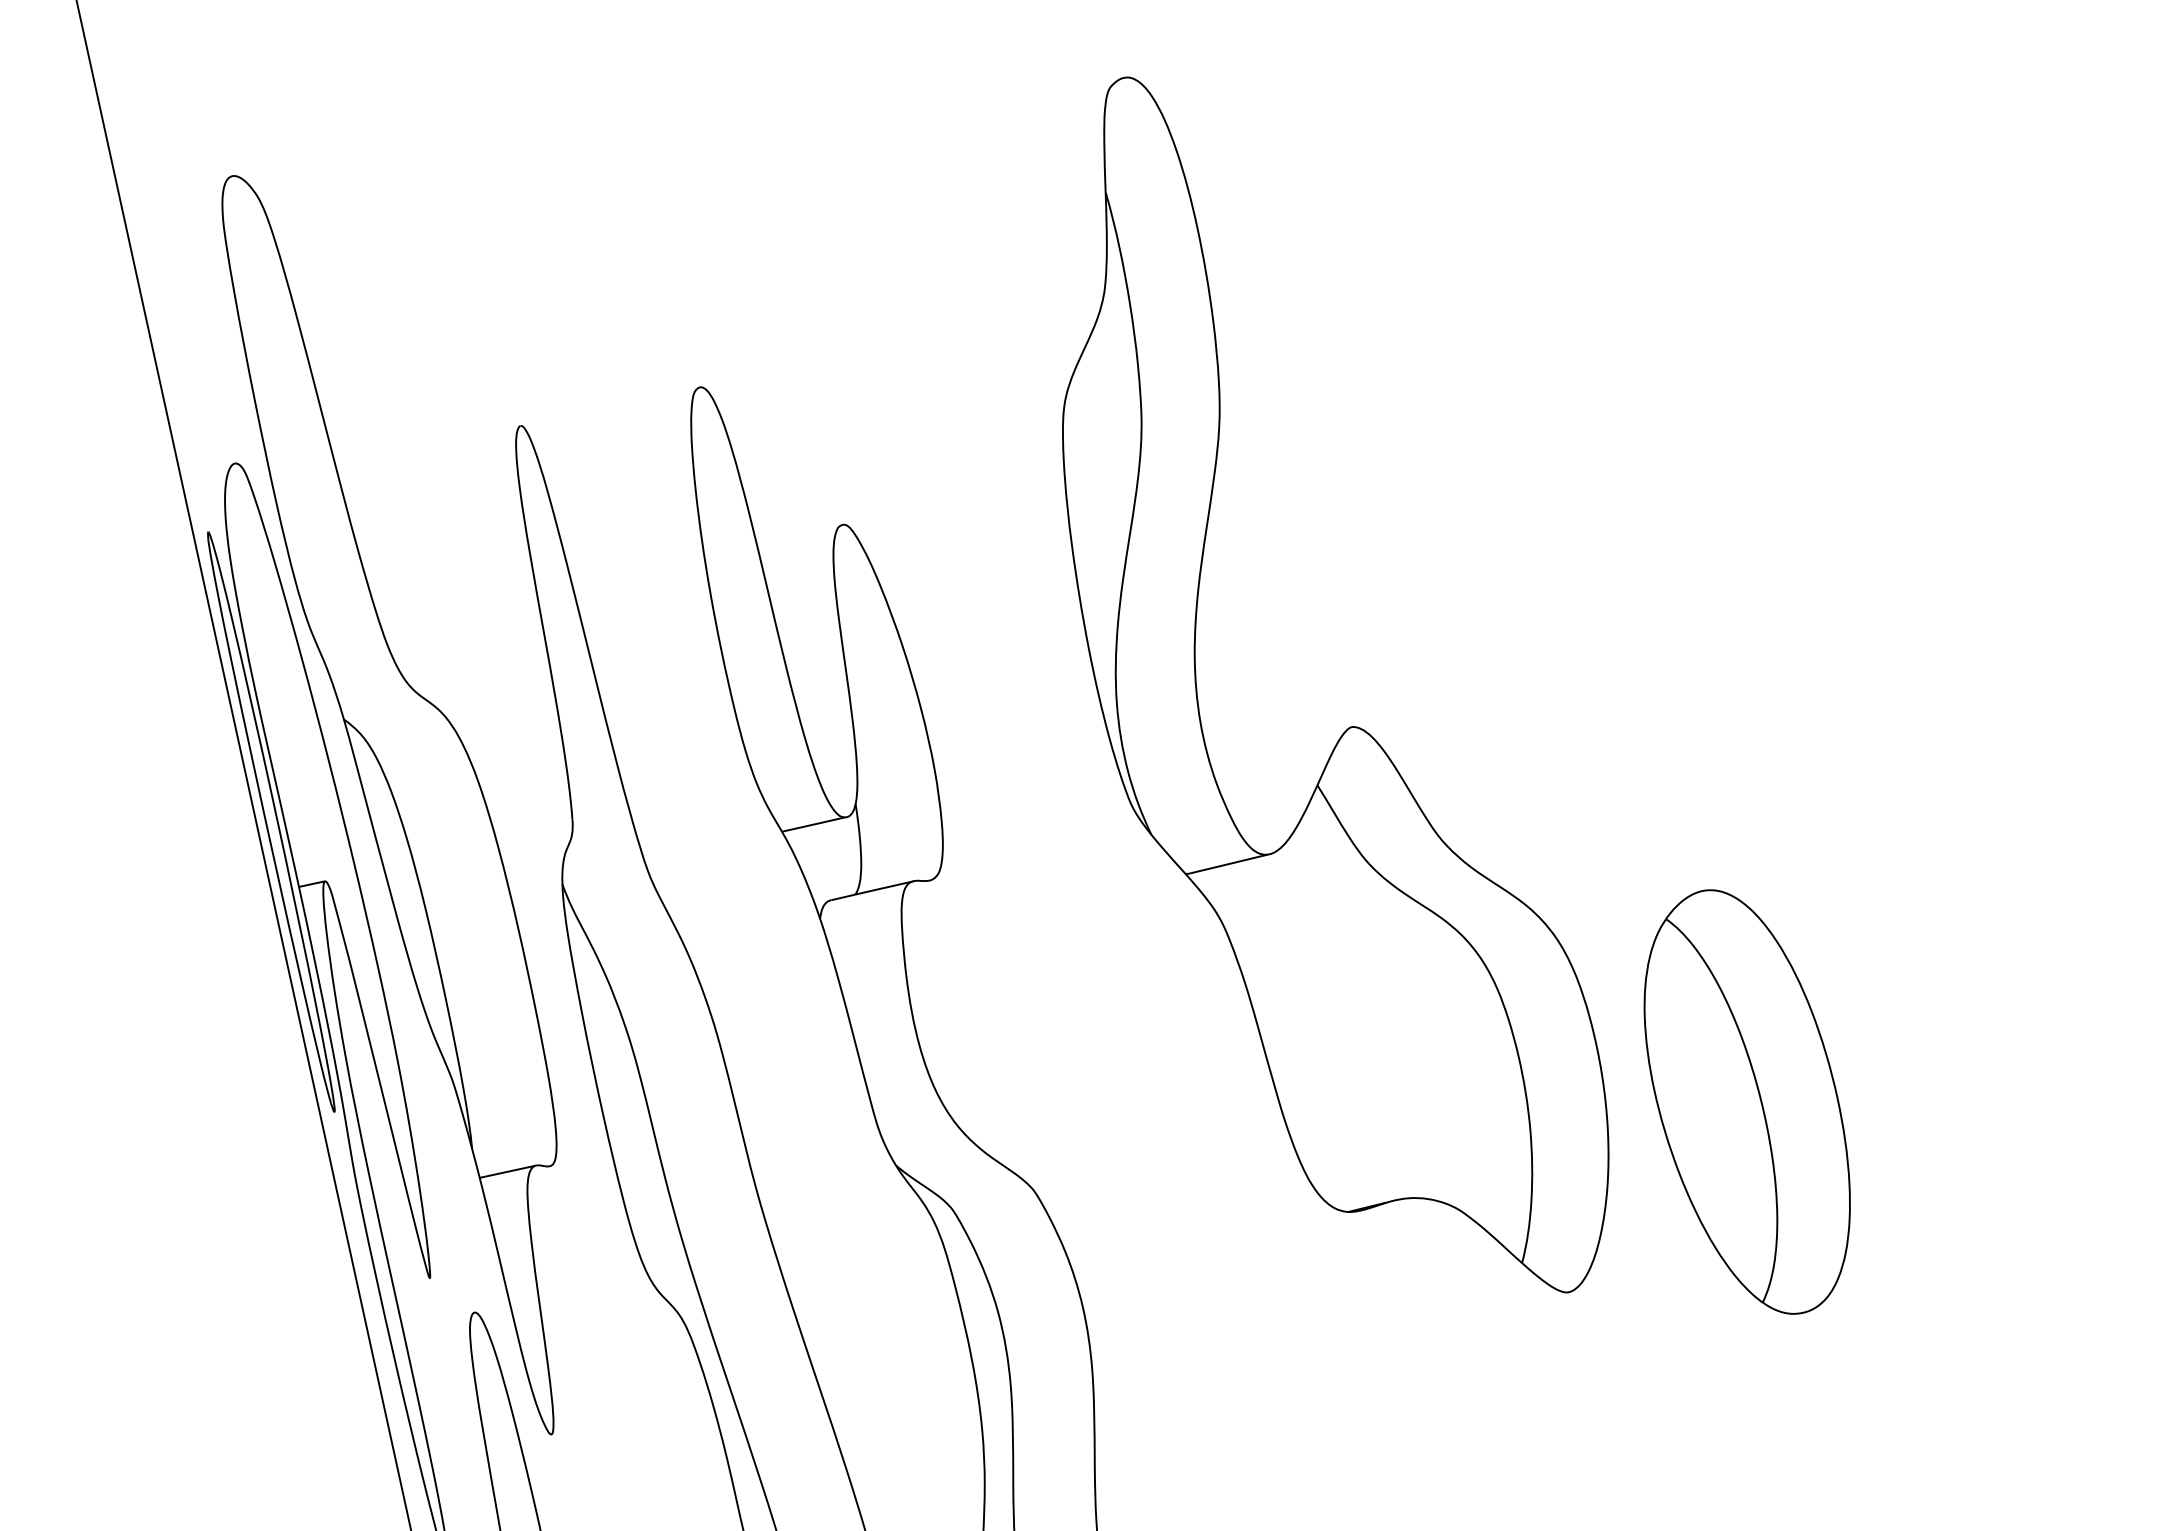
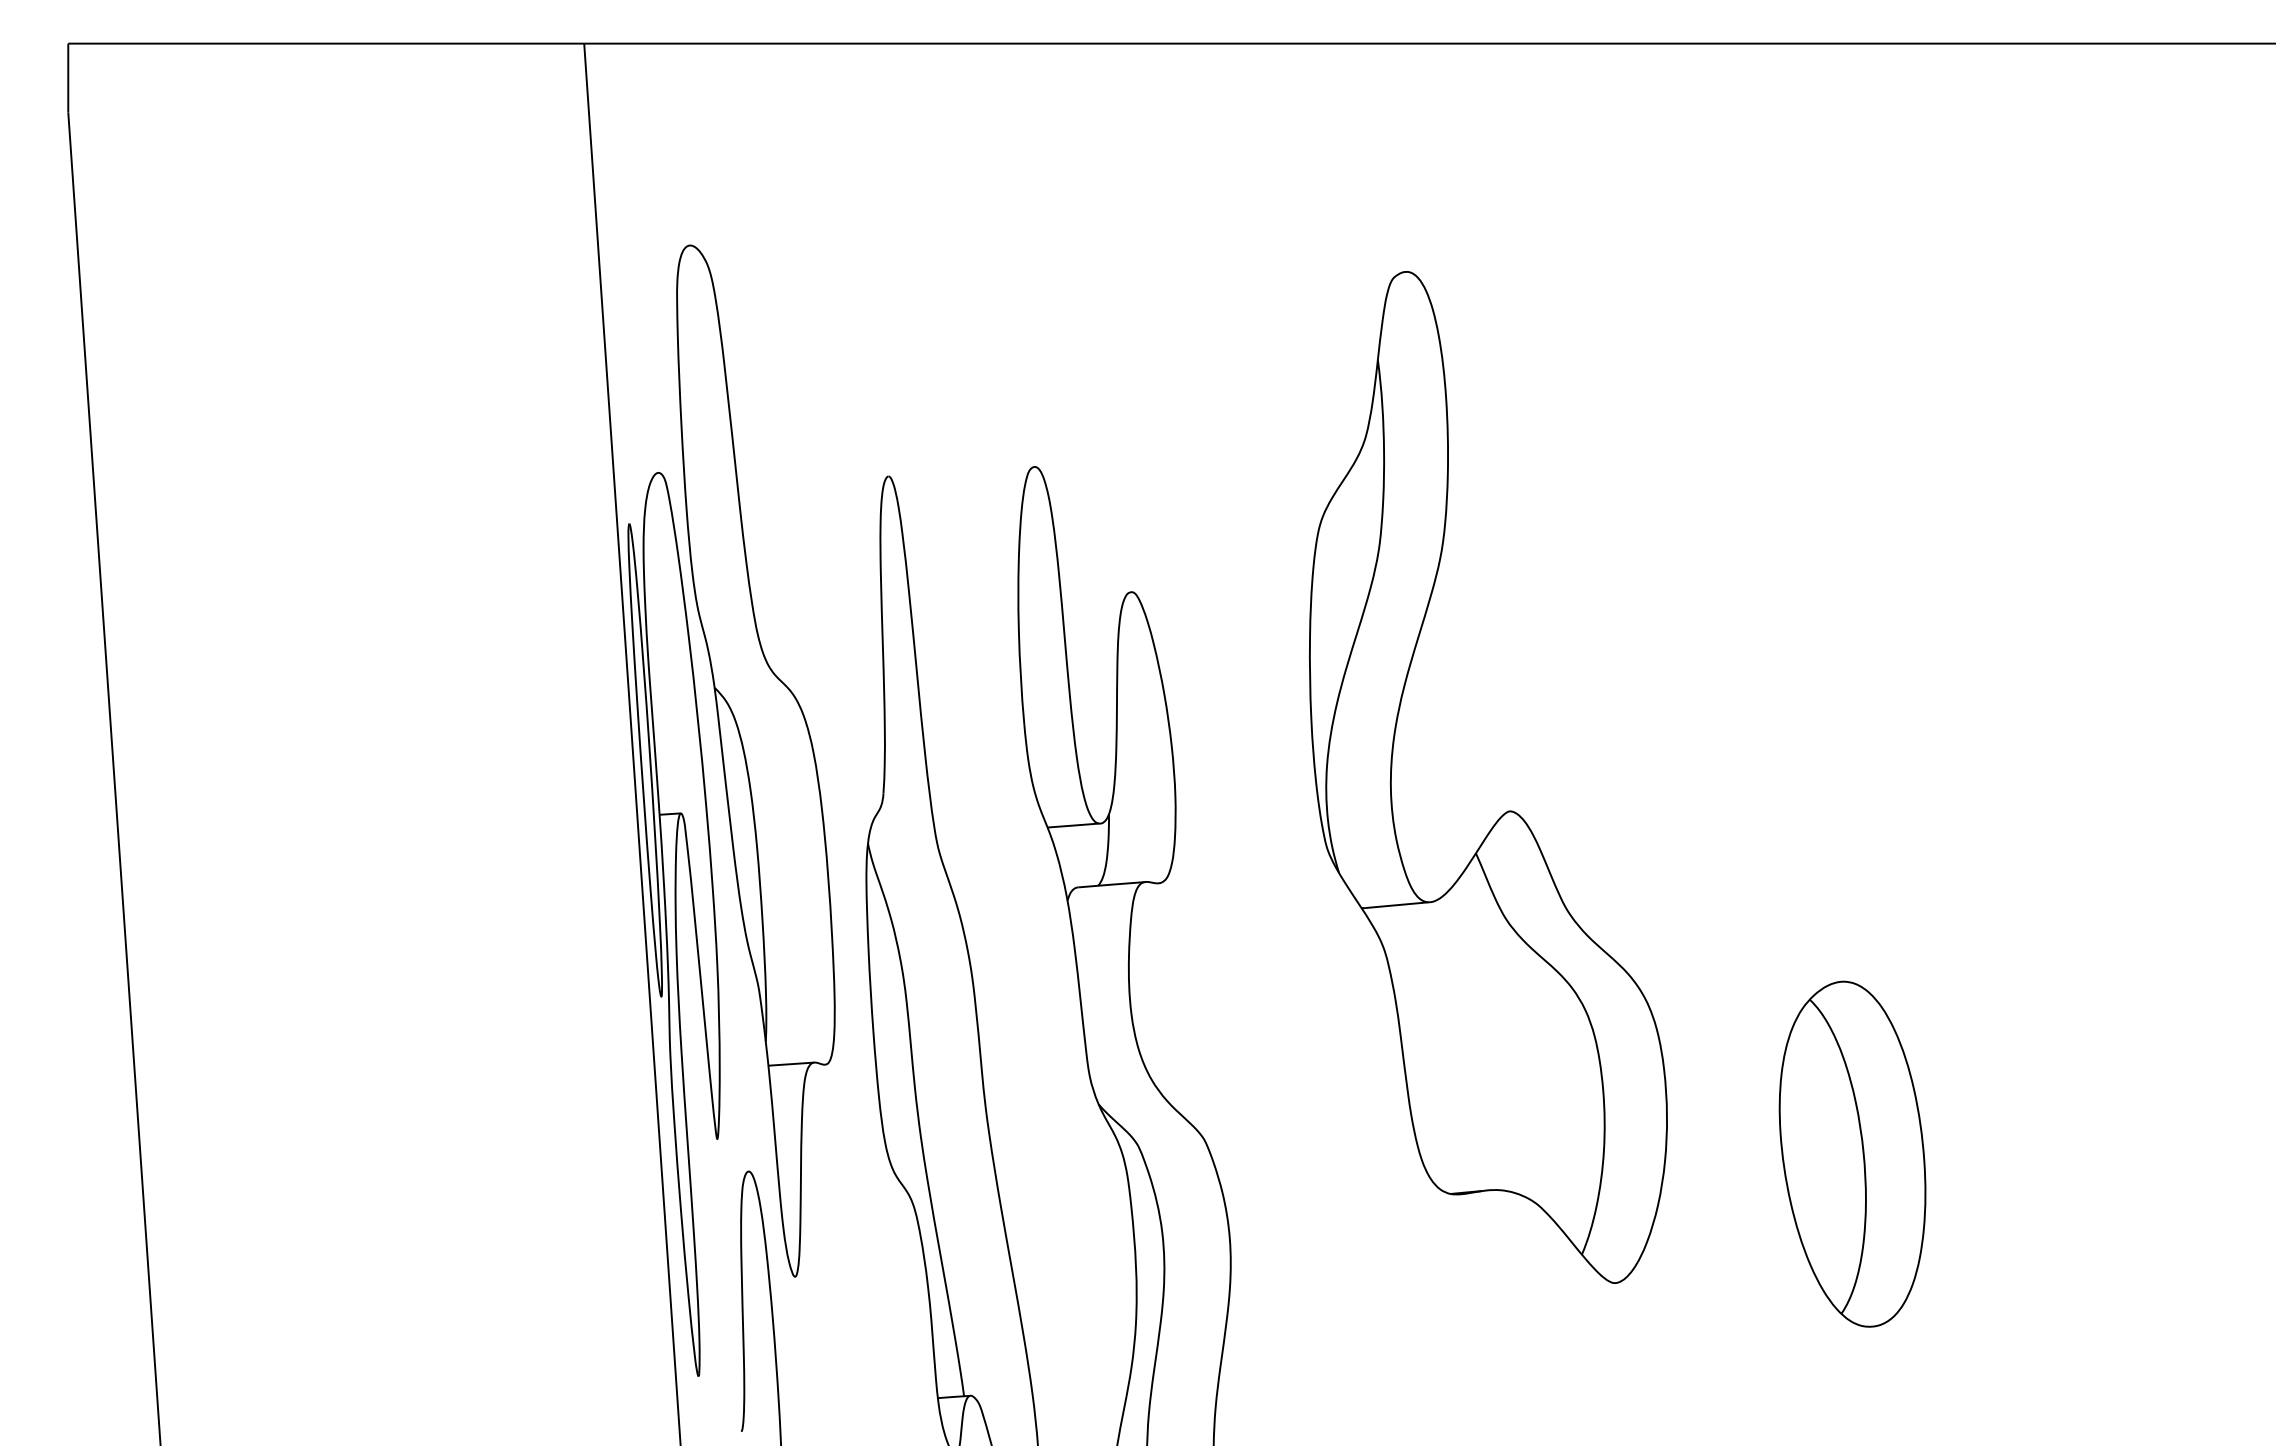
part: (1747, 1101) -> (1852, 1153), moved

